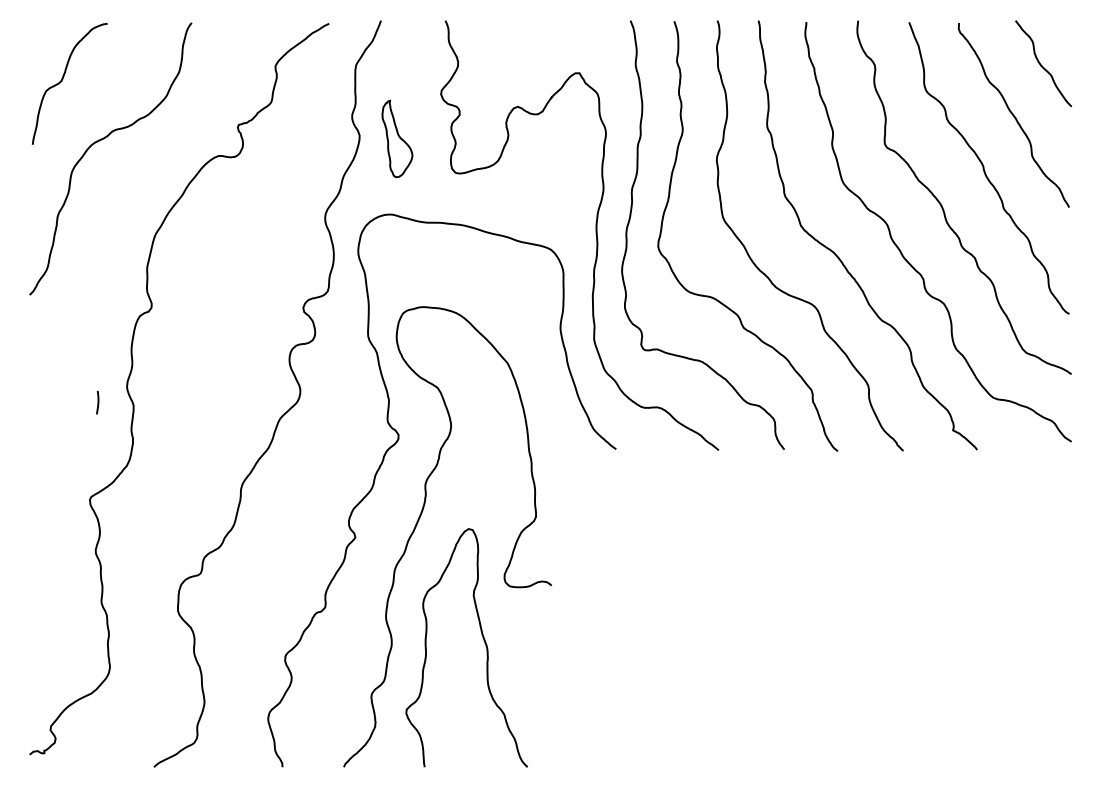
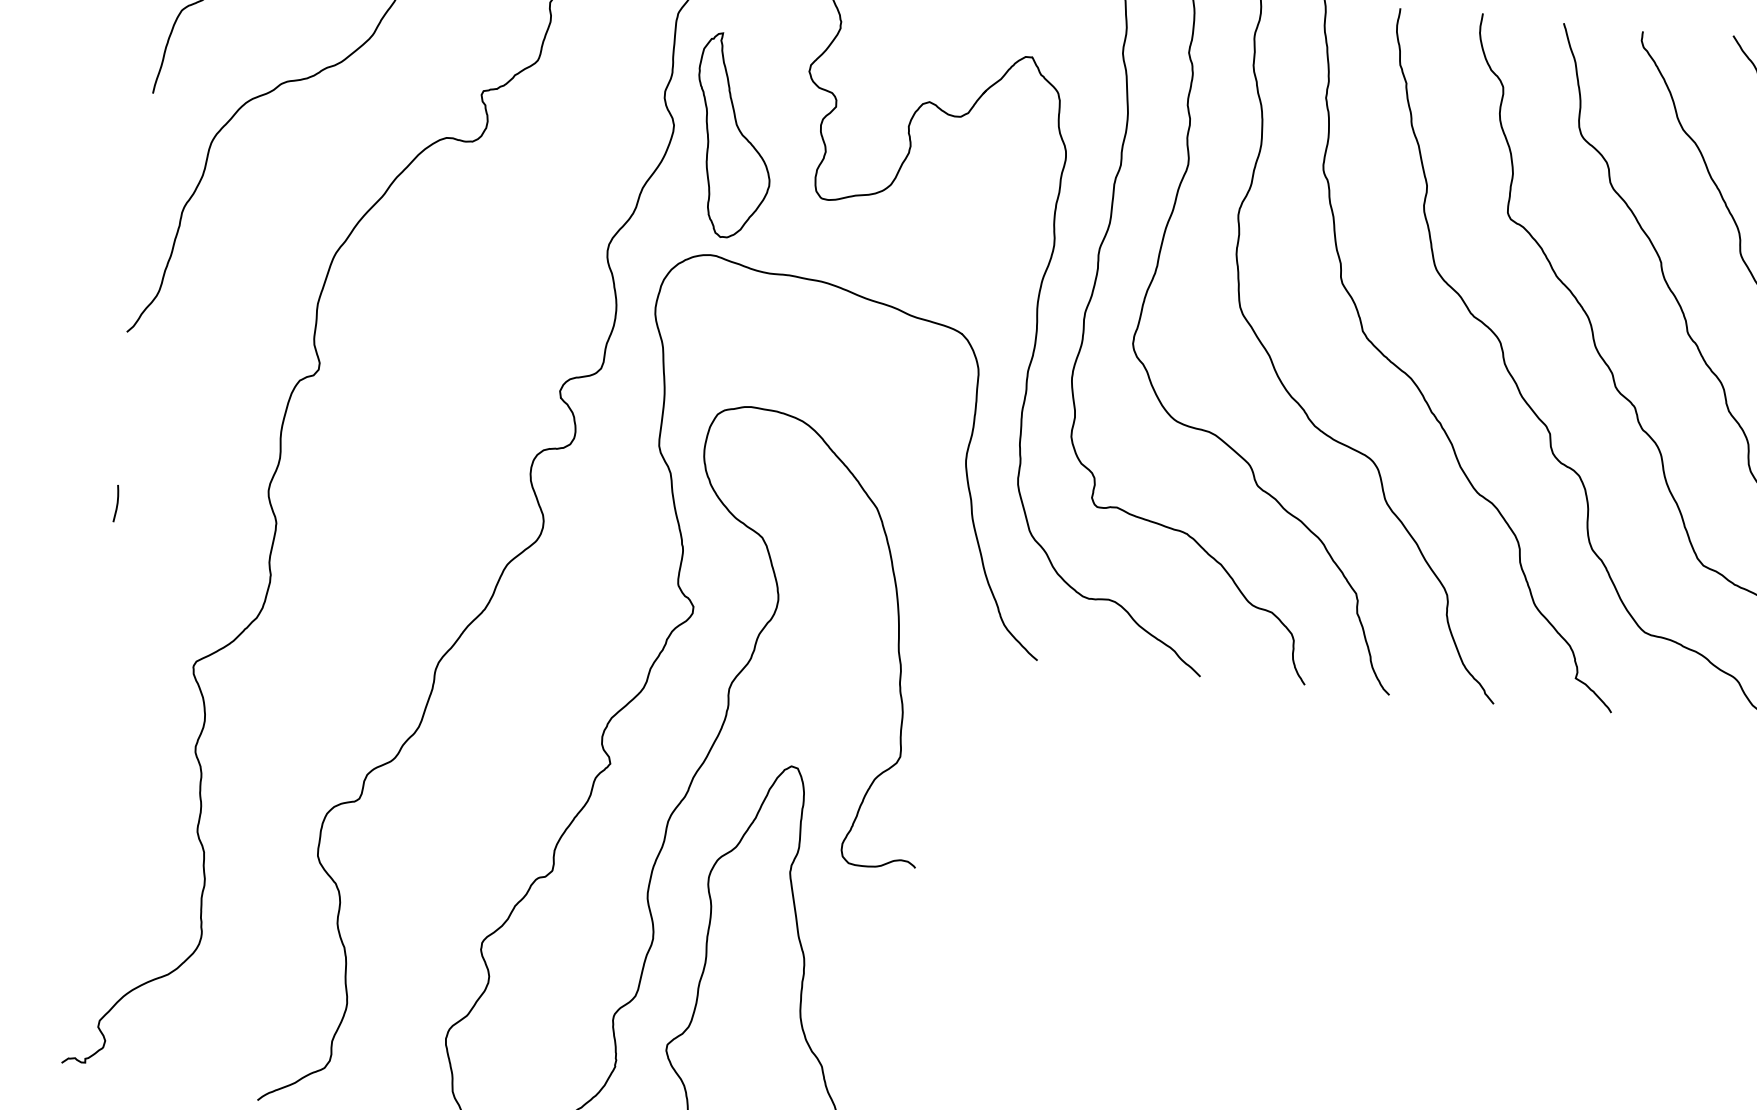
part: (397, 138) -> (733, 135), size x1.67
curve: (97, 402) -> (116, 503), moved

